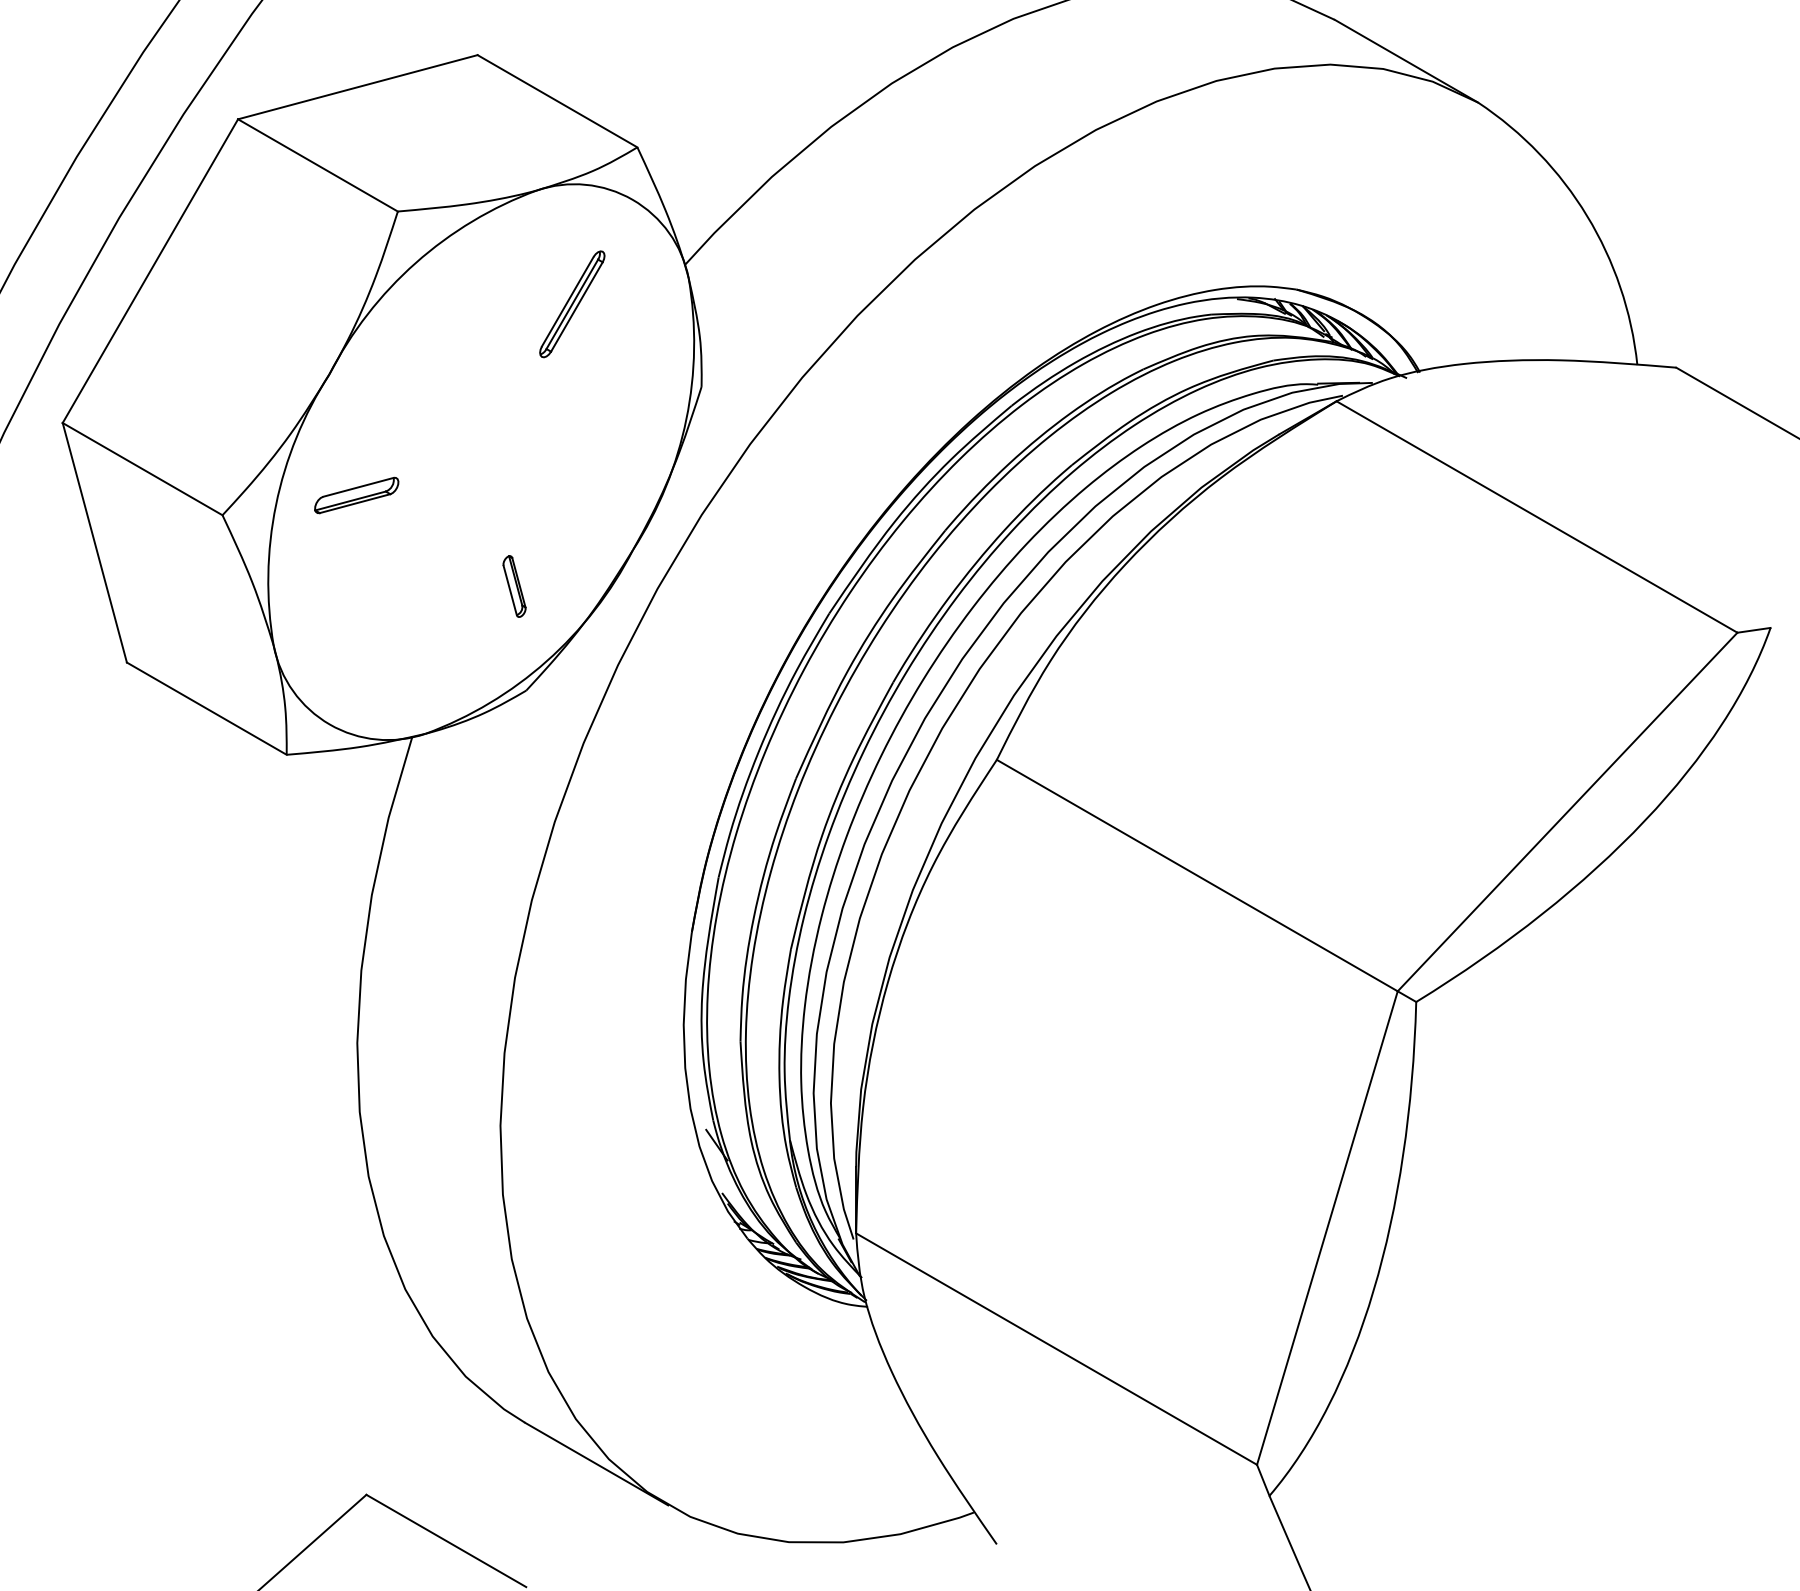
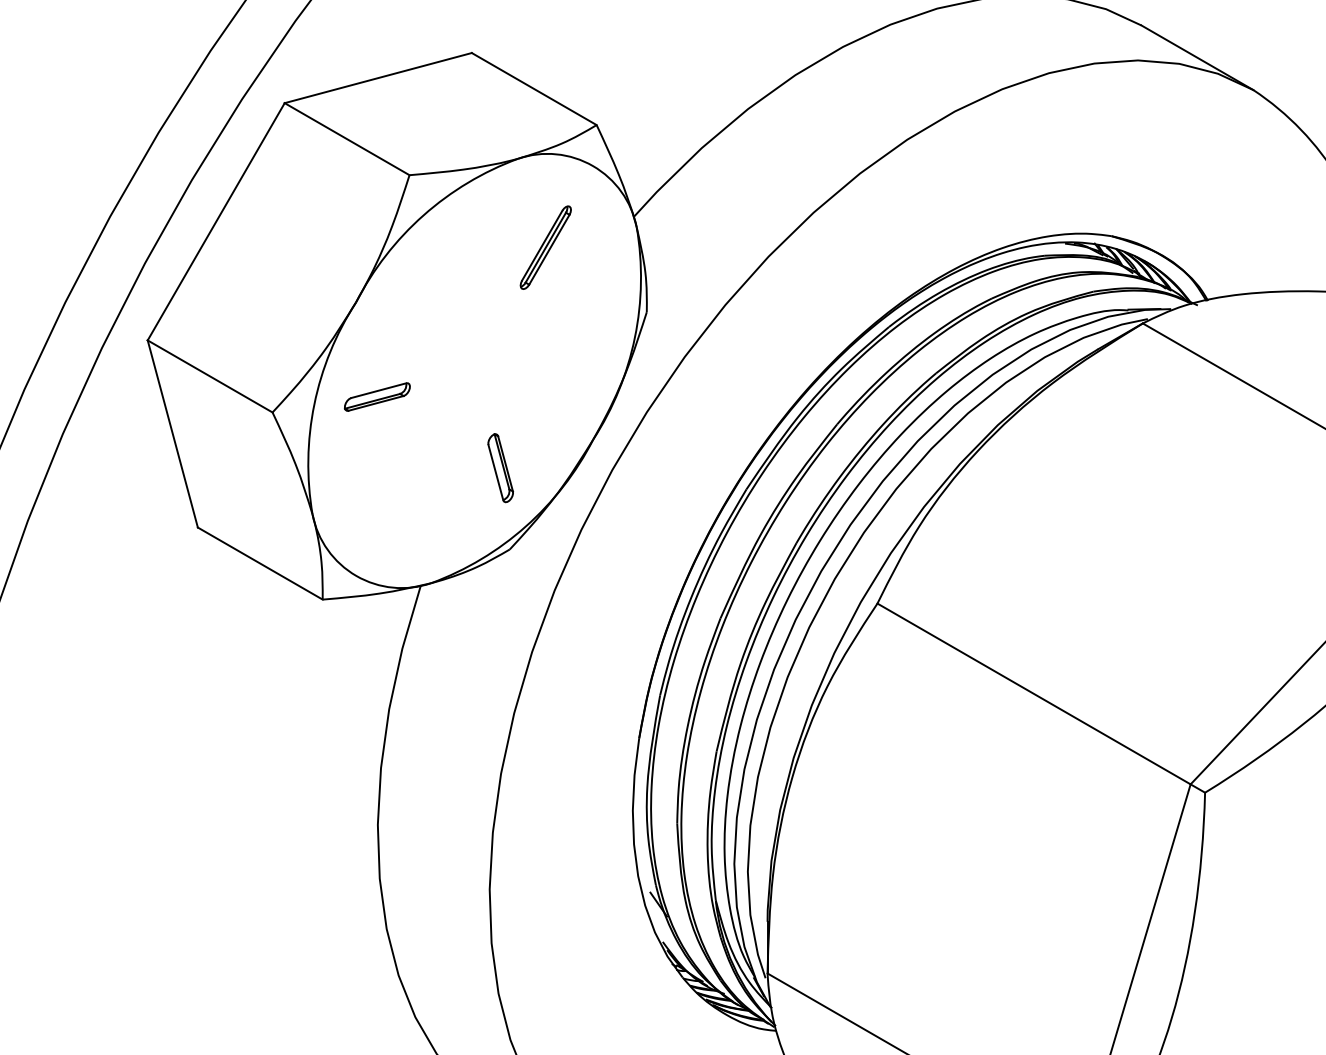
part: (514, 586) -> (500, 468), size x1.43

